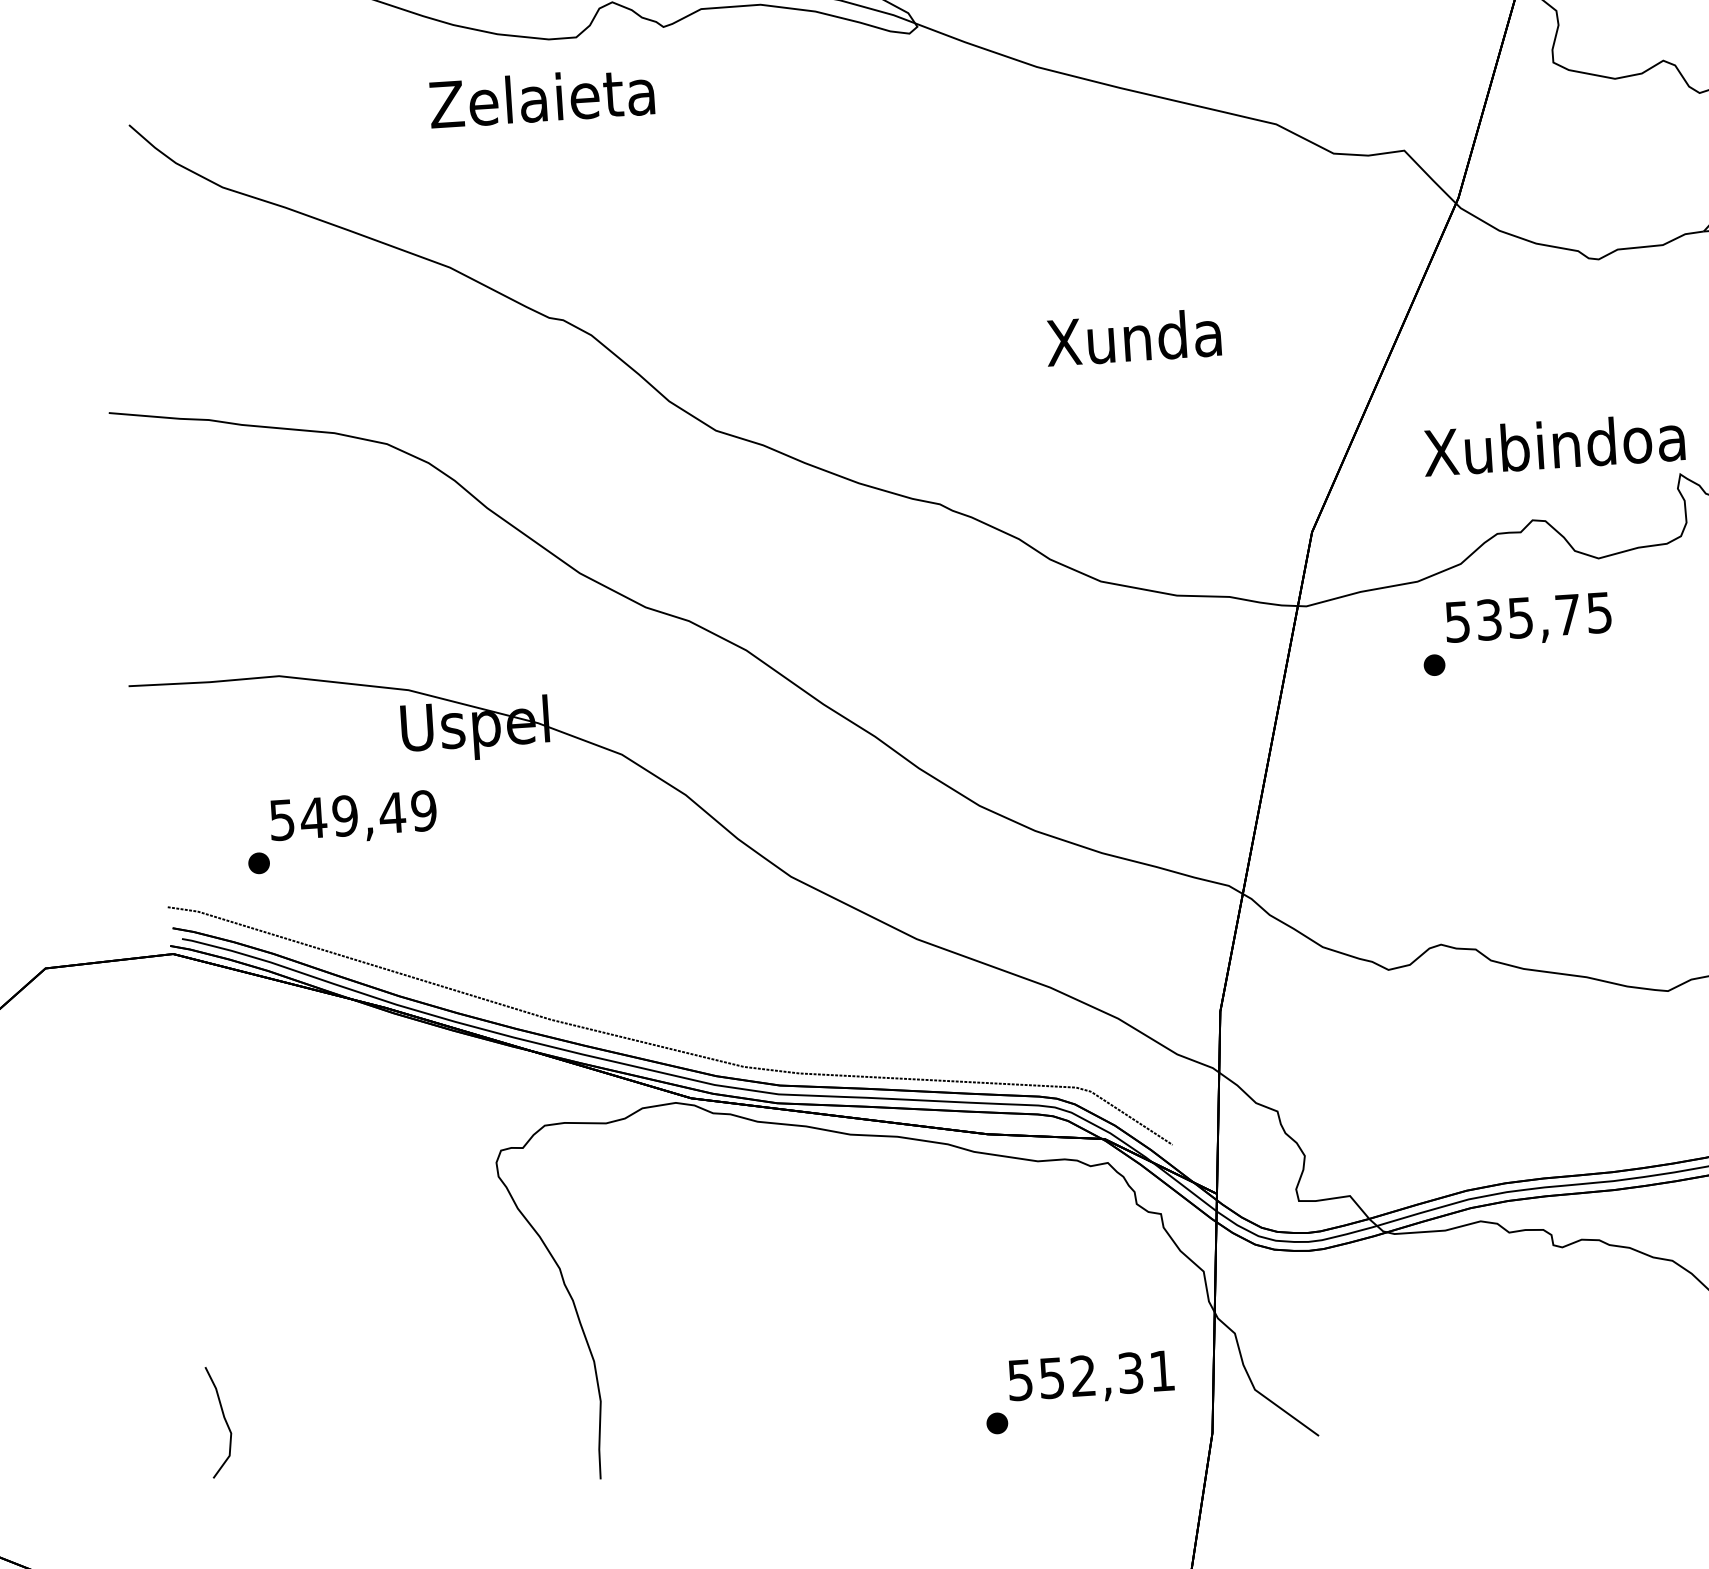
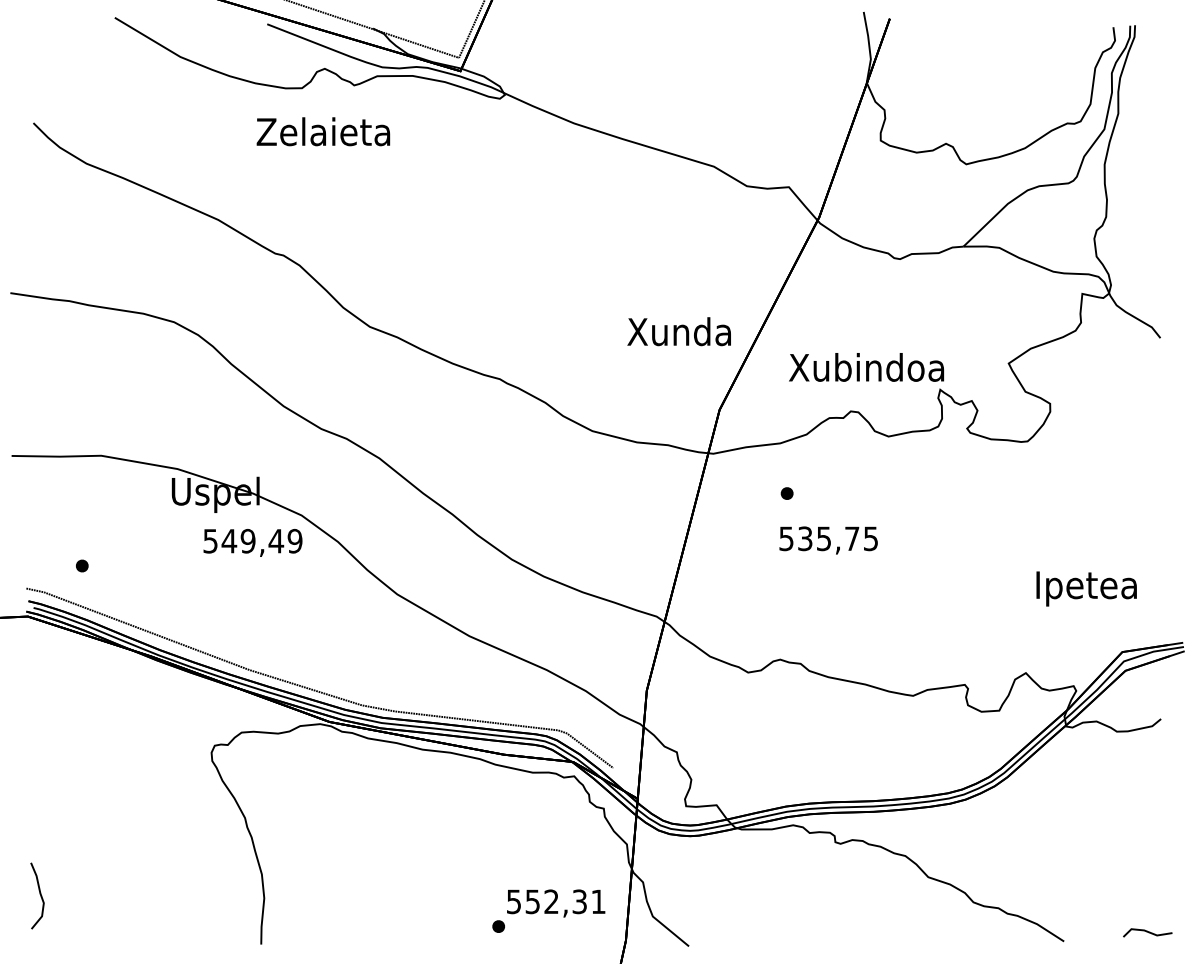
text: (542, 97) -> (323, 131), moved
text: (1132, 337) -> (678, 331), moved
text: (1528, 620) -> (828, 540), moved
text: (352, 817) -> (252, 542), moved

